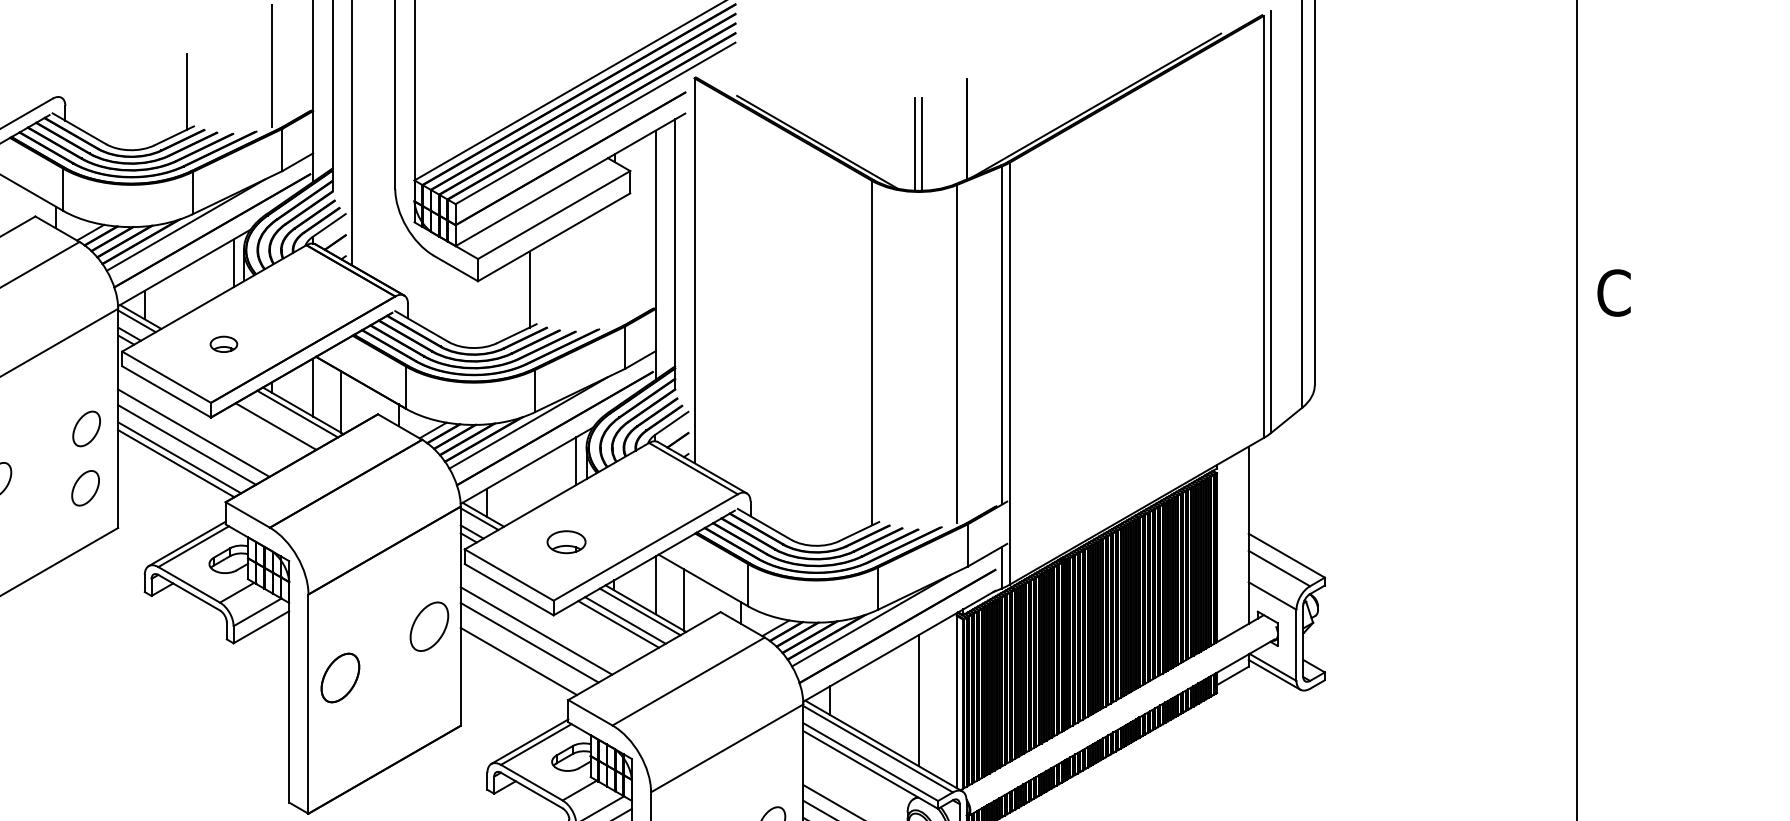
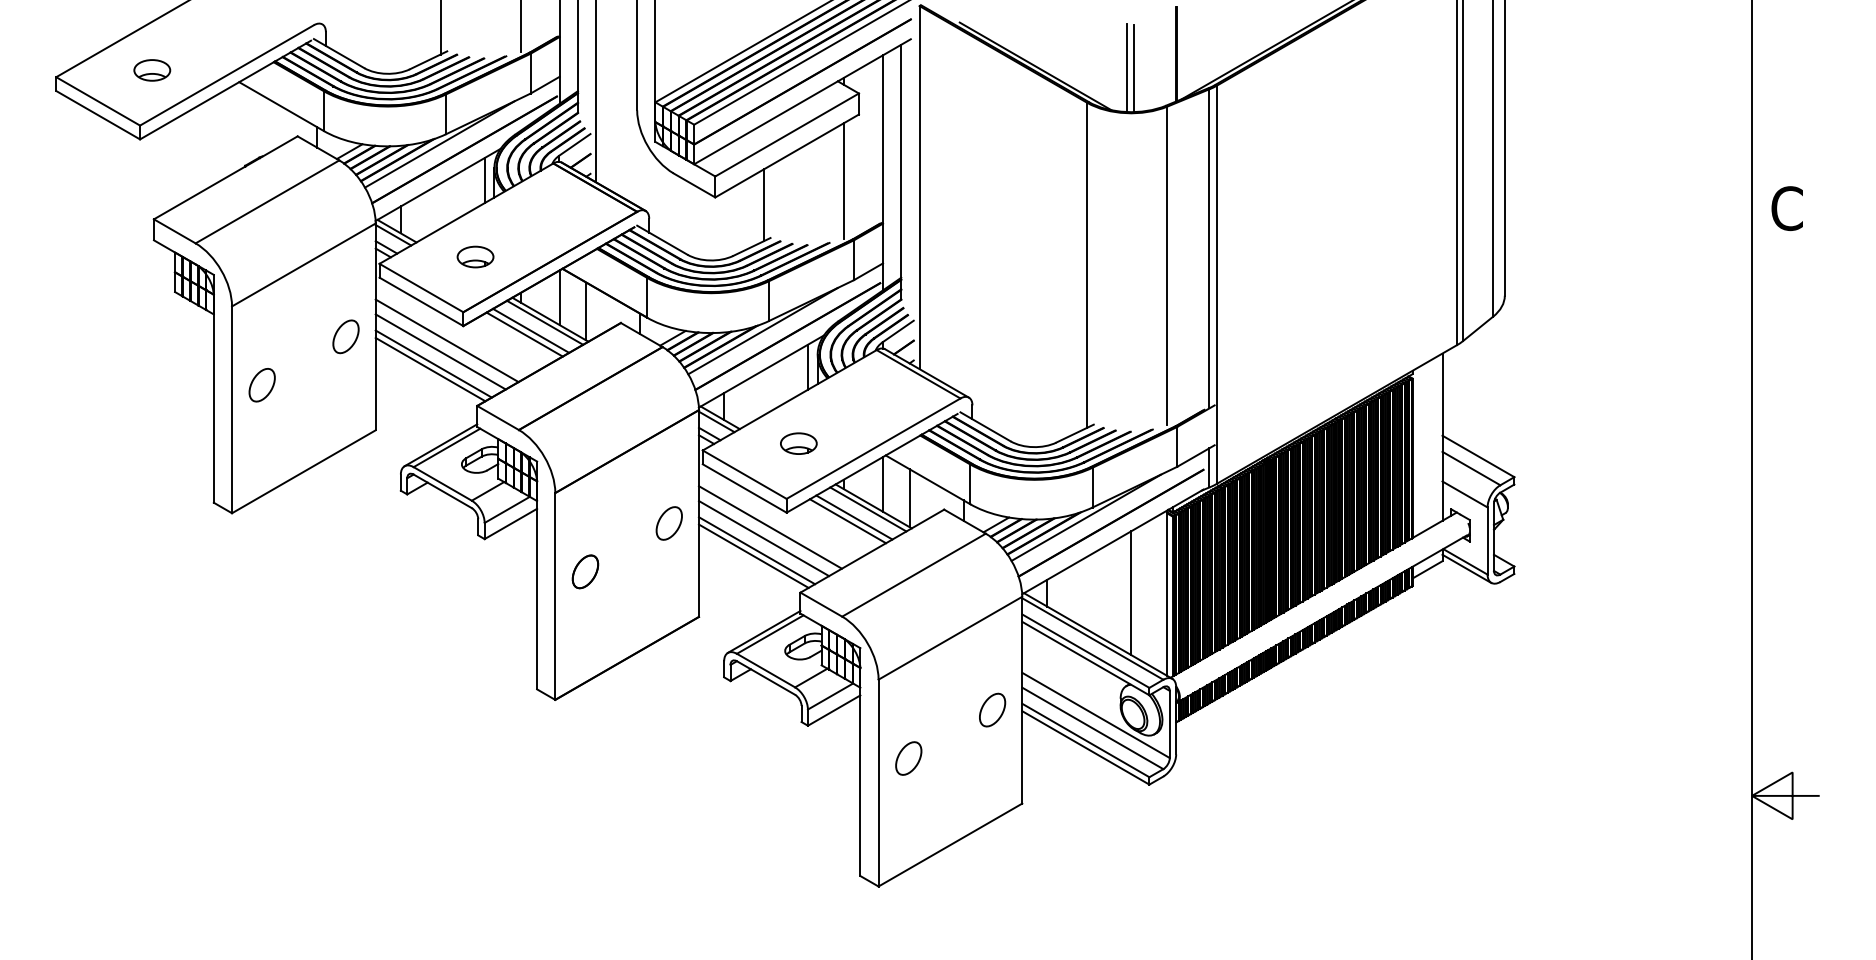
line: (614, 263) -> (844, 180), added
part: (223, 343) -> (475, 256), size x1.43
line: (283, 422) -> (531, 330), added
part: (85, 487) -> (344, 392), removed
part: (428, 626) -> (668, 523), size x0.71
line: (521, 655) -> (756, 550), added
part: (340, 677) -> (585, 571), size x0.71

